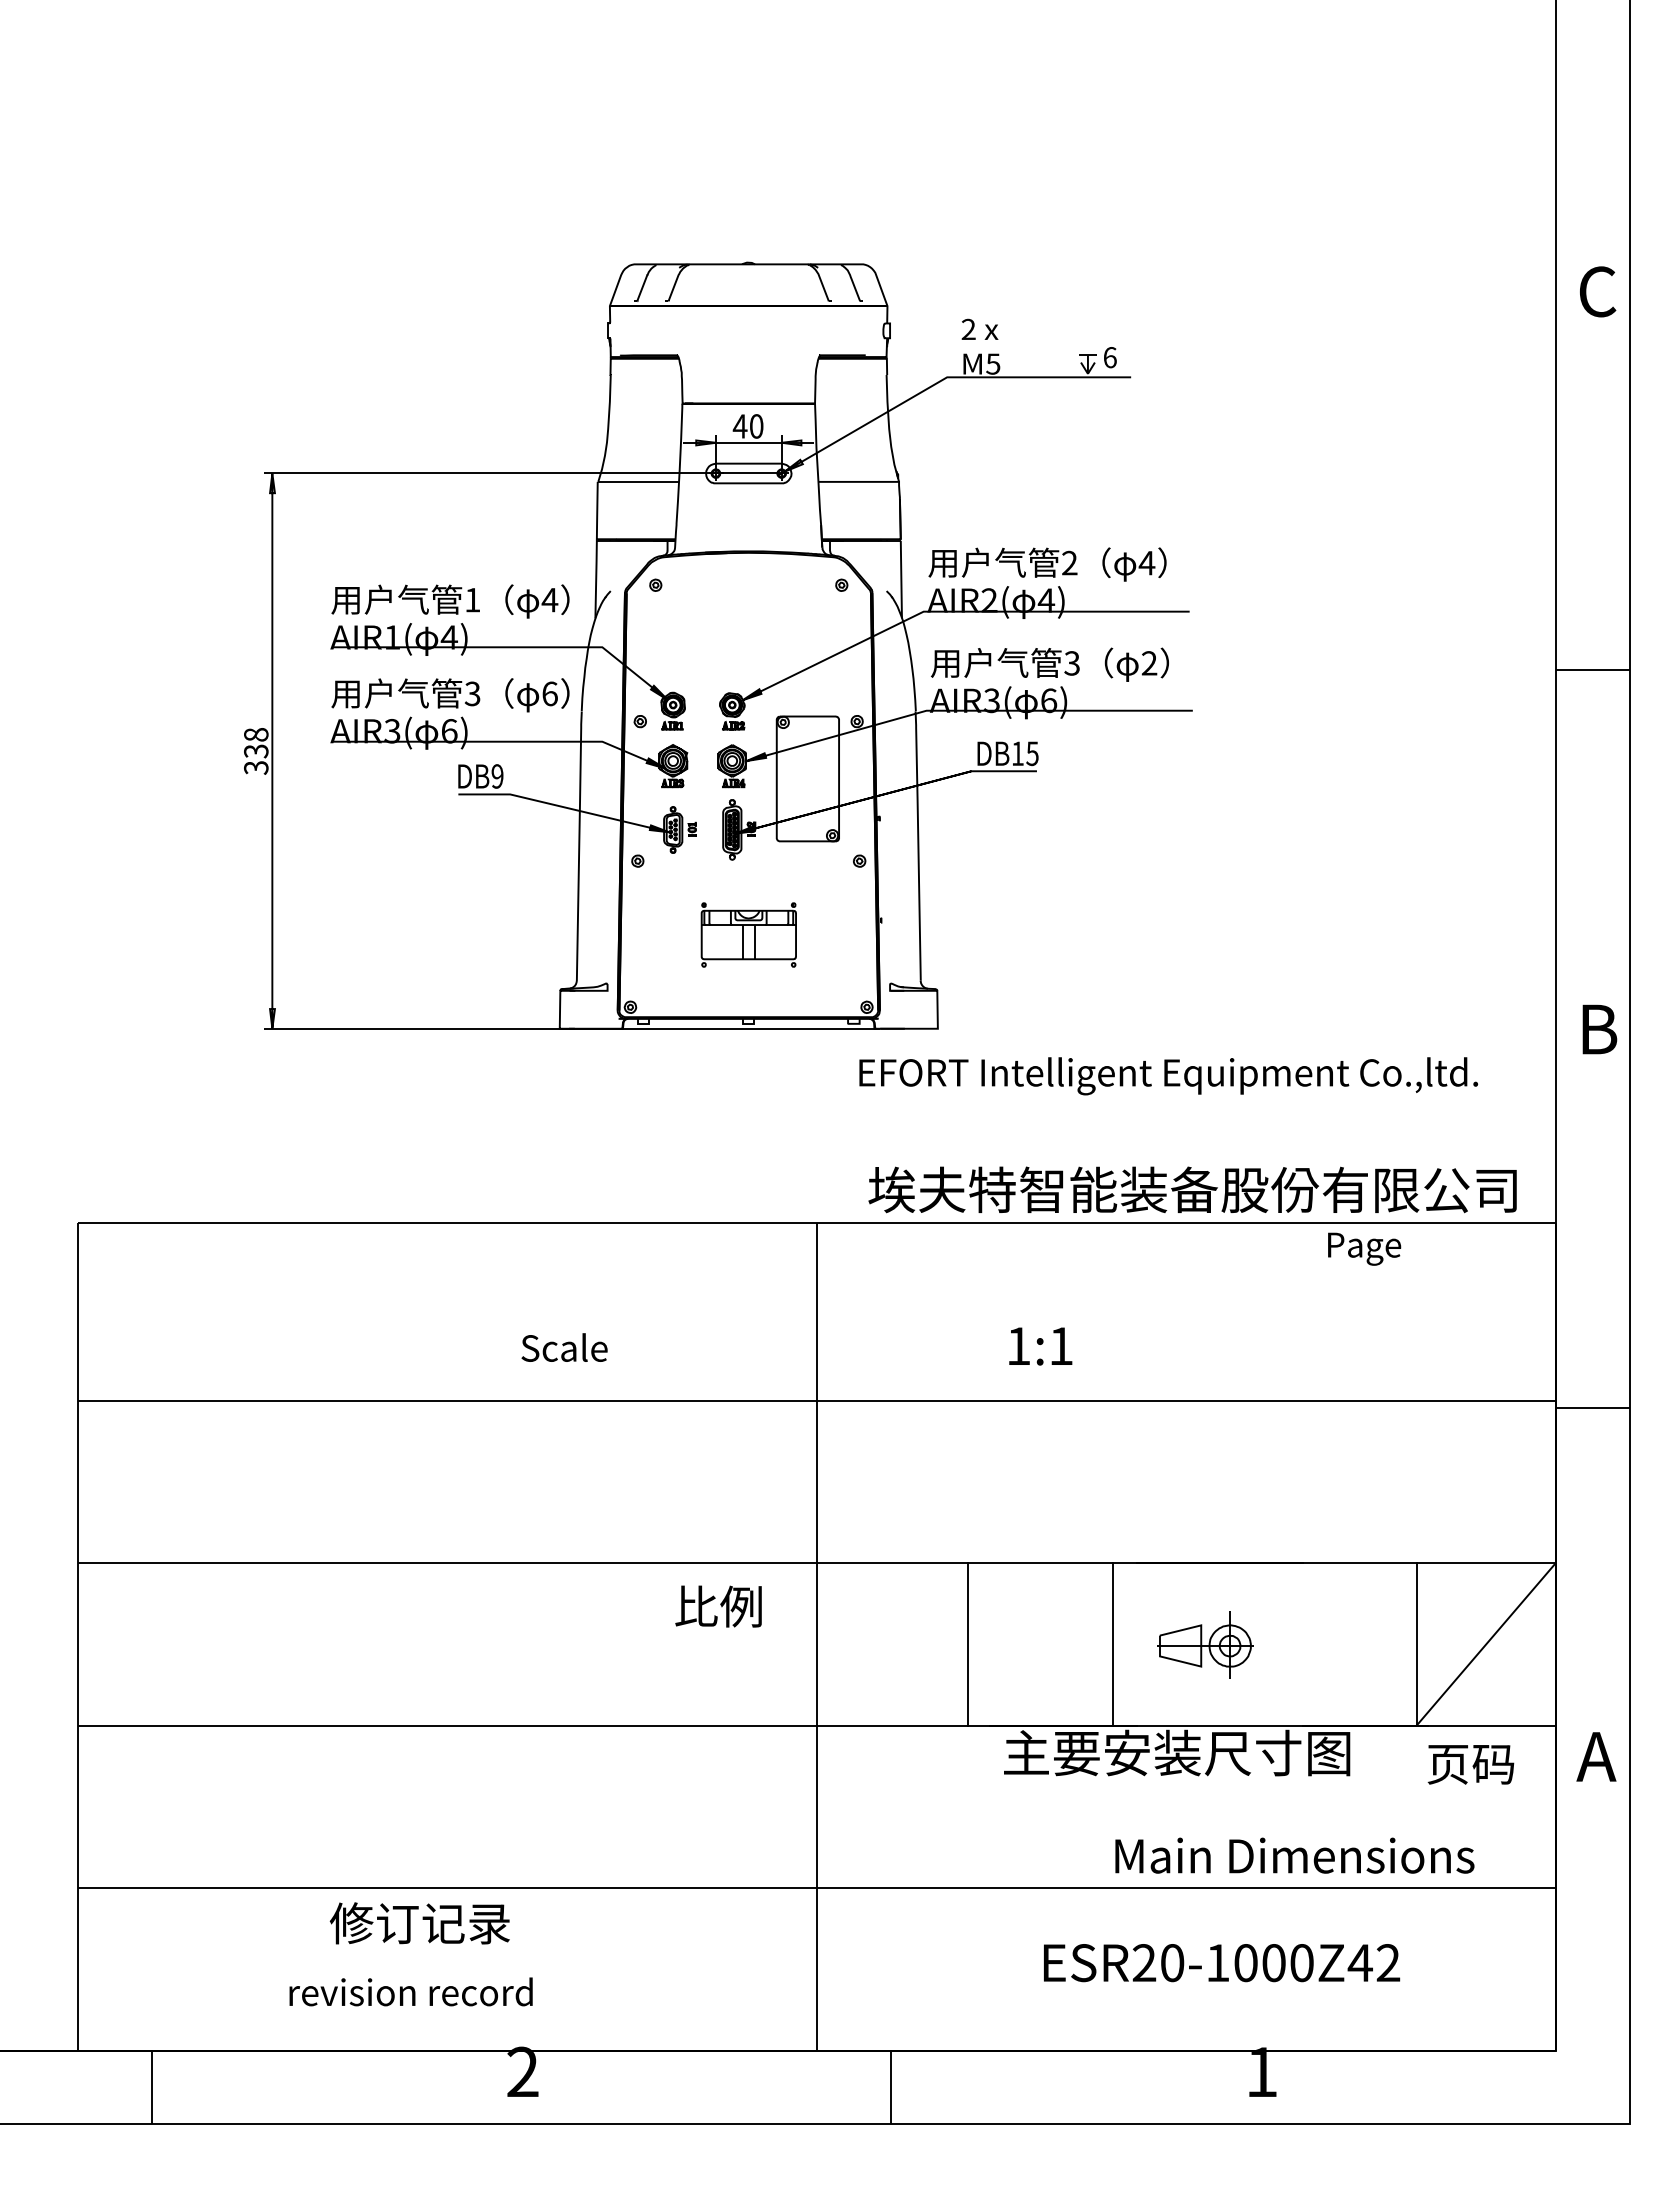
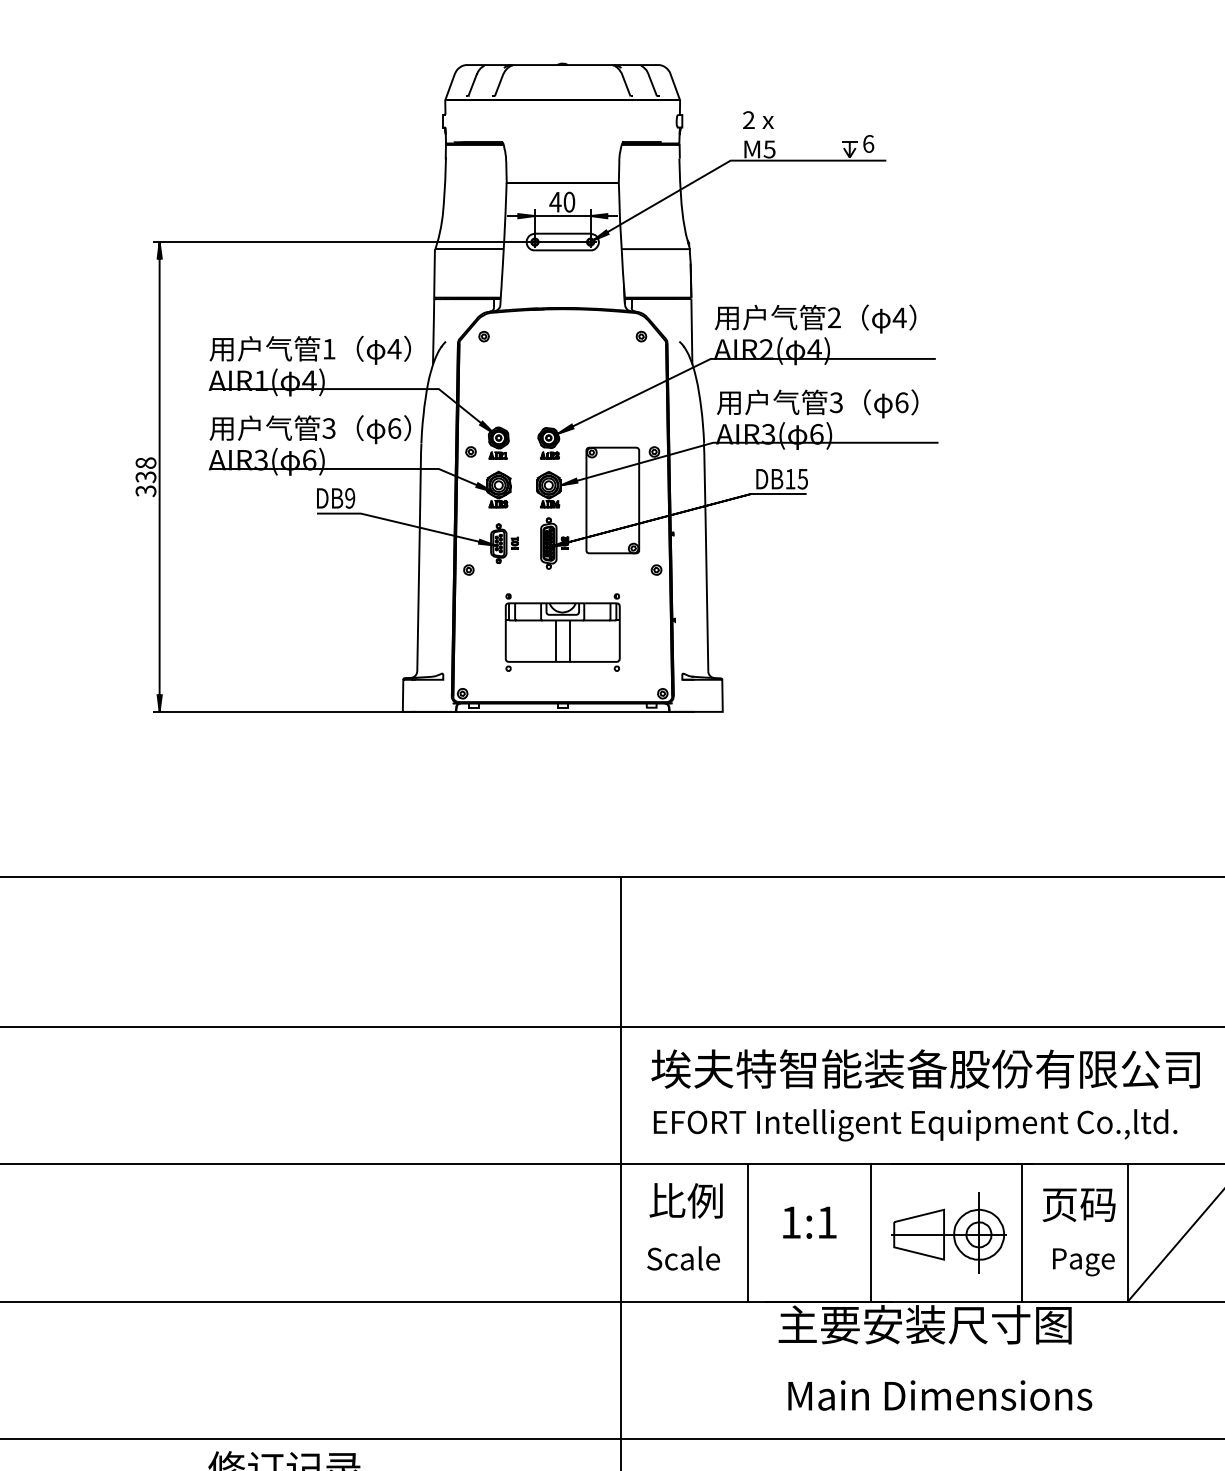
text: (1149, 663) -> (901, 402), 2 -> 6
part: (748, 934) -> (562, 632), size x1.43
text: (1168, 1076) -> (915, 1125), moved
text: (1192, 1189) -> (925, 1068), moved
text: (1364, 1248) -> (1083, 1261), moved
text: (1040, 1346) -> (809, 1222), moved
text: (564, 1347) -> (683, 1258), moved
text: (718, 1606) -> (686, 1200), moved
part: (1205, 1644) -> (949, 1232), size x1.43
line: (1291, 1644) -> (1022, 1232), added
text: (1470, 1764) -> (1078, 1205), moved
text: (1294, 1855) -> (939, 1395), moved

